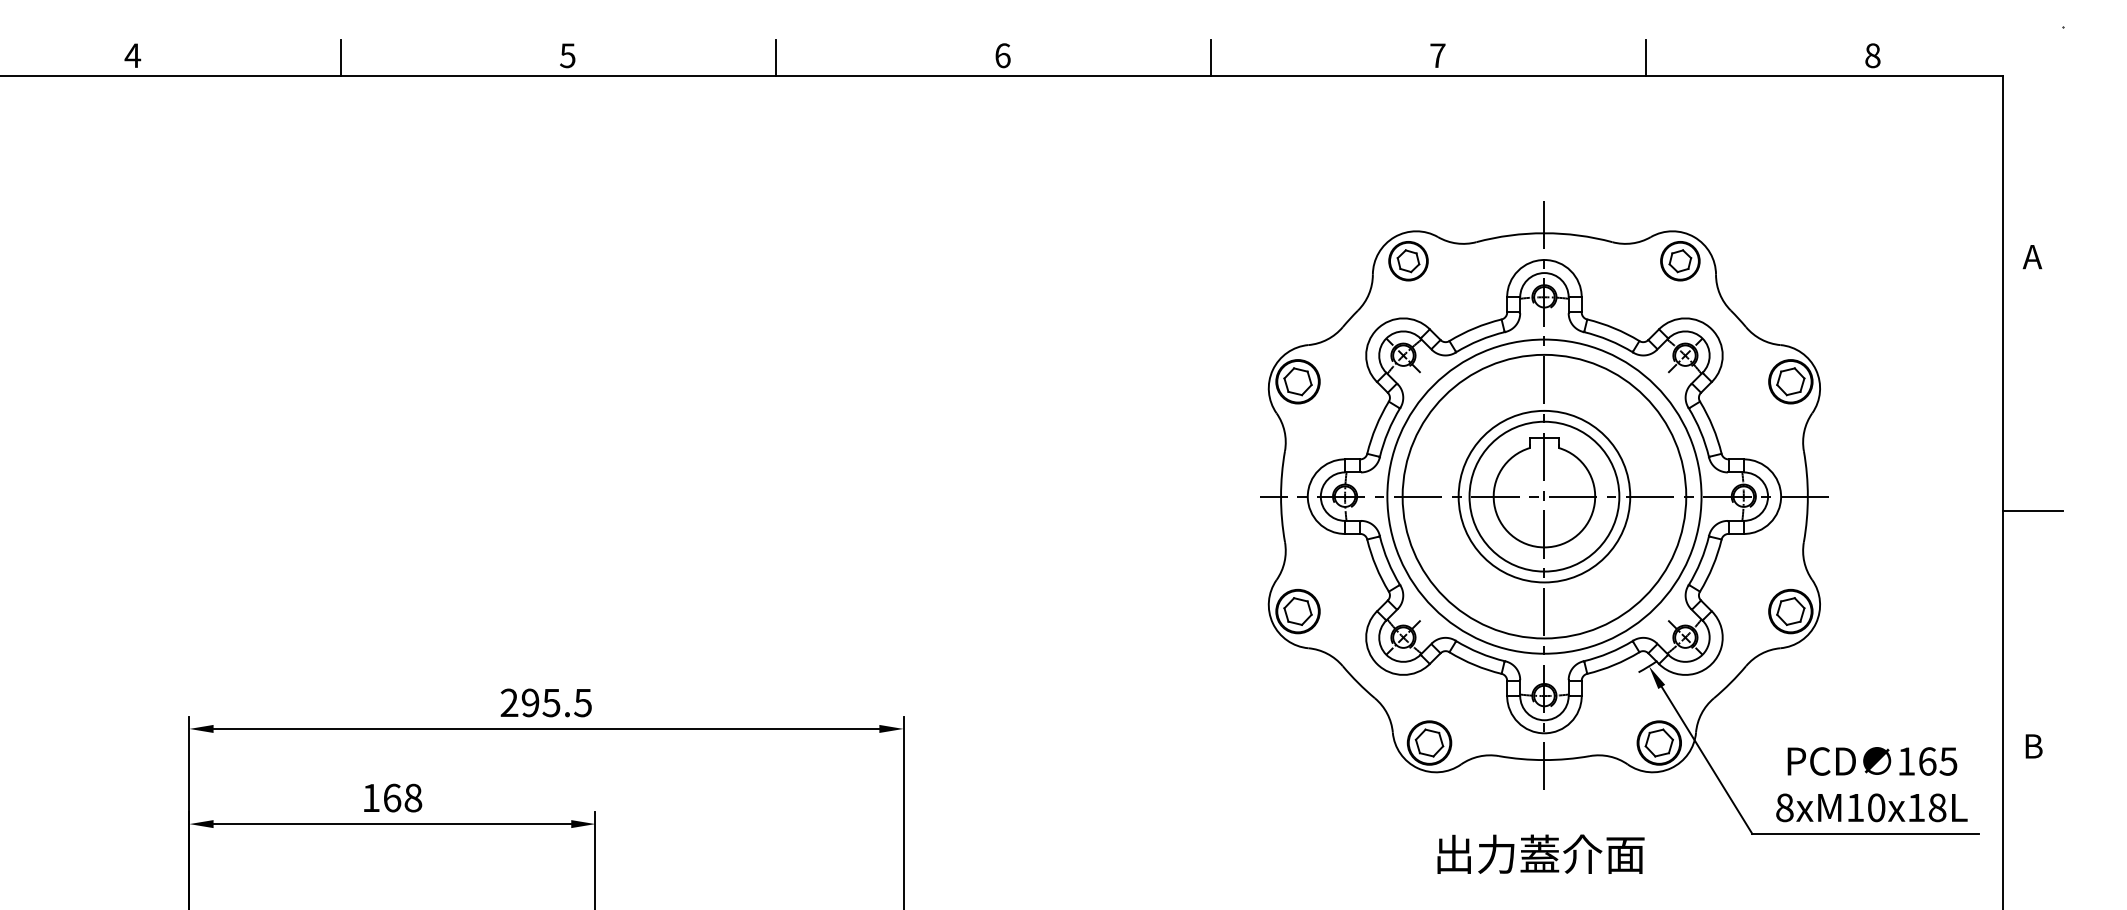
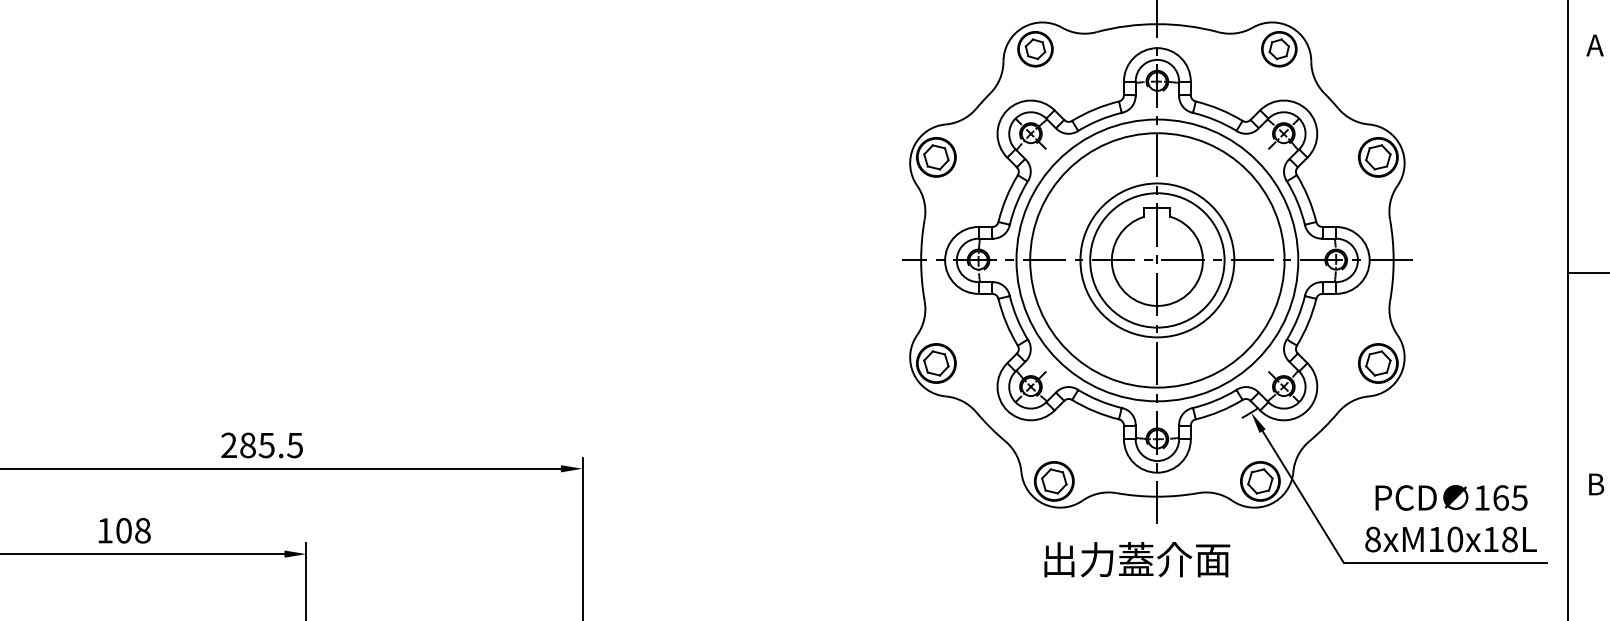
text: (530, 702) -> (247, 445), 295.5 -> 285.5
text: (392, 797) -> (124, 530), 168 -> 108
text: (1540, 853) -> (1136, 558), moved

